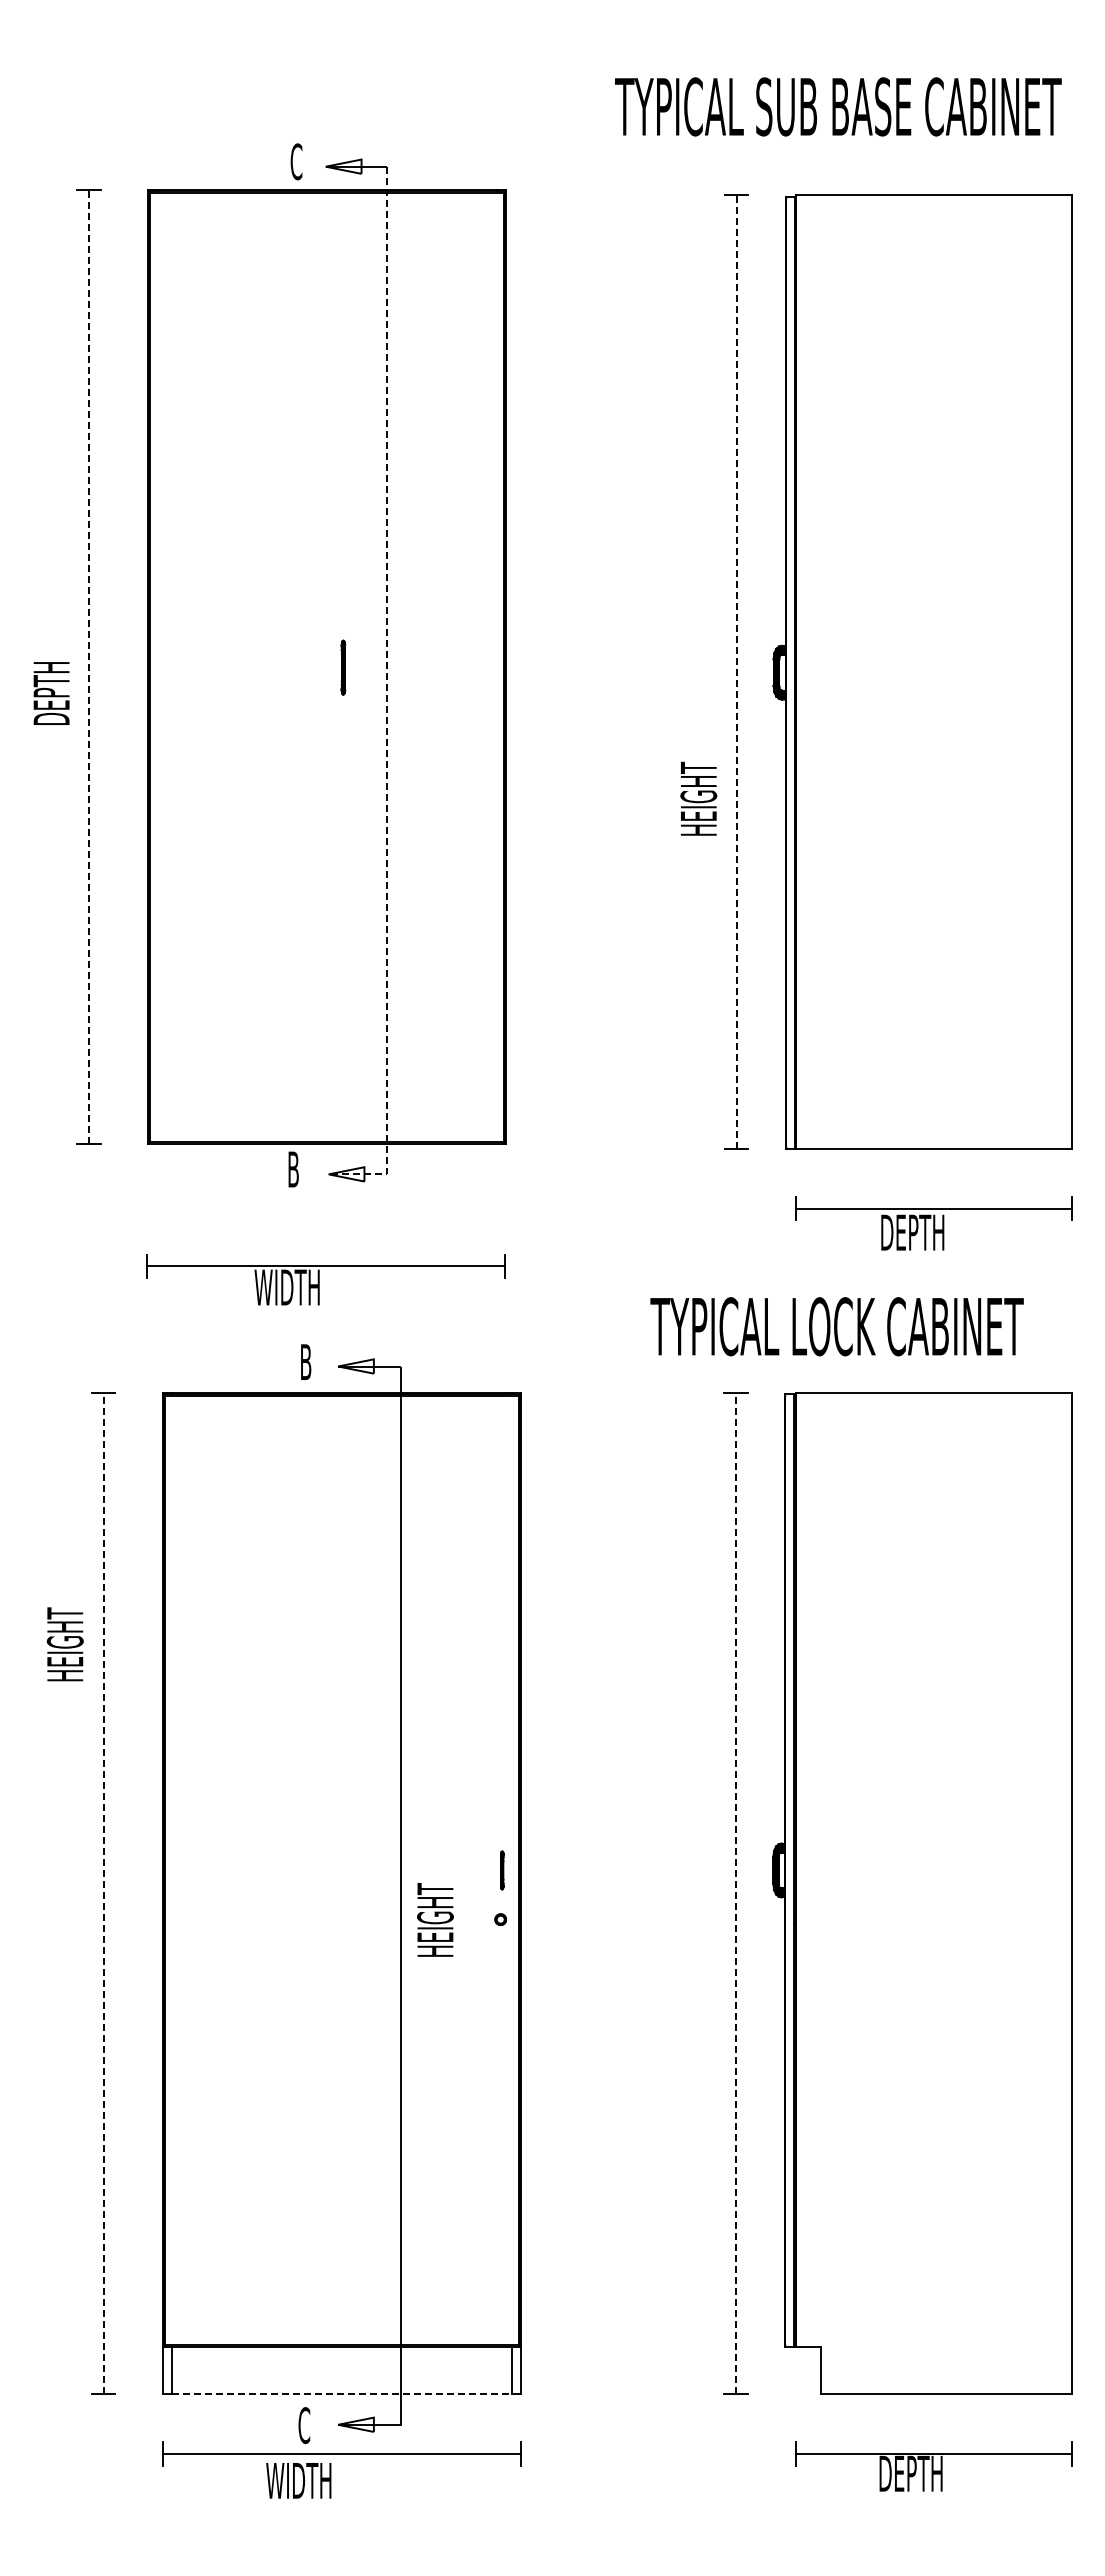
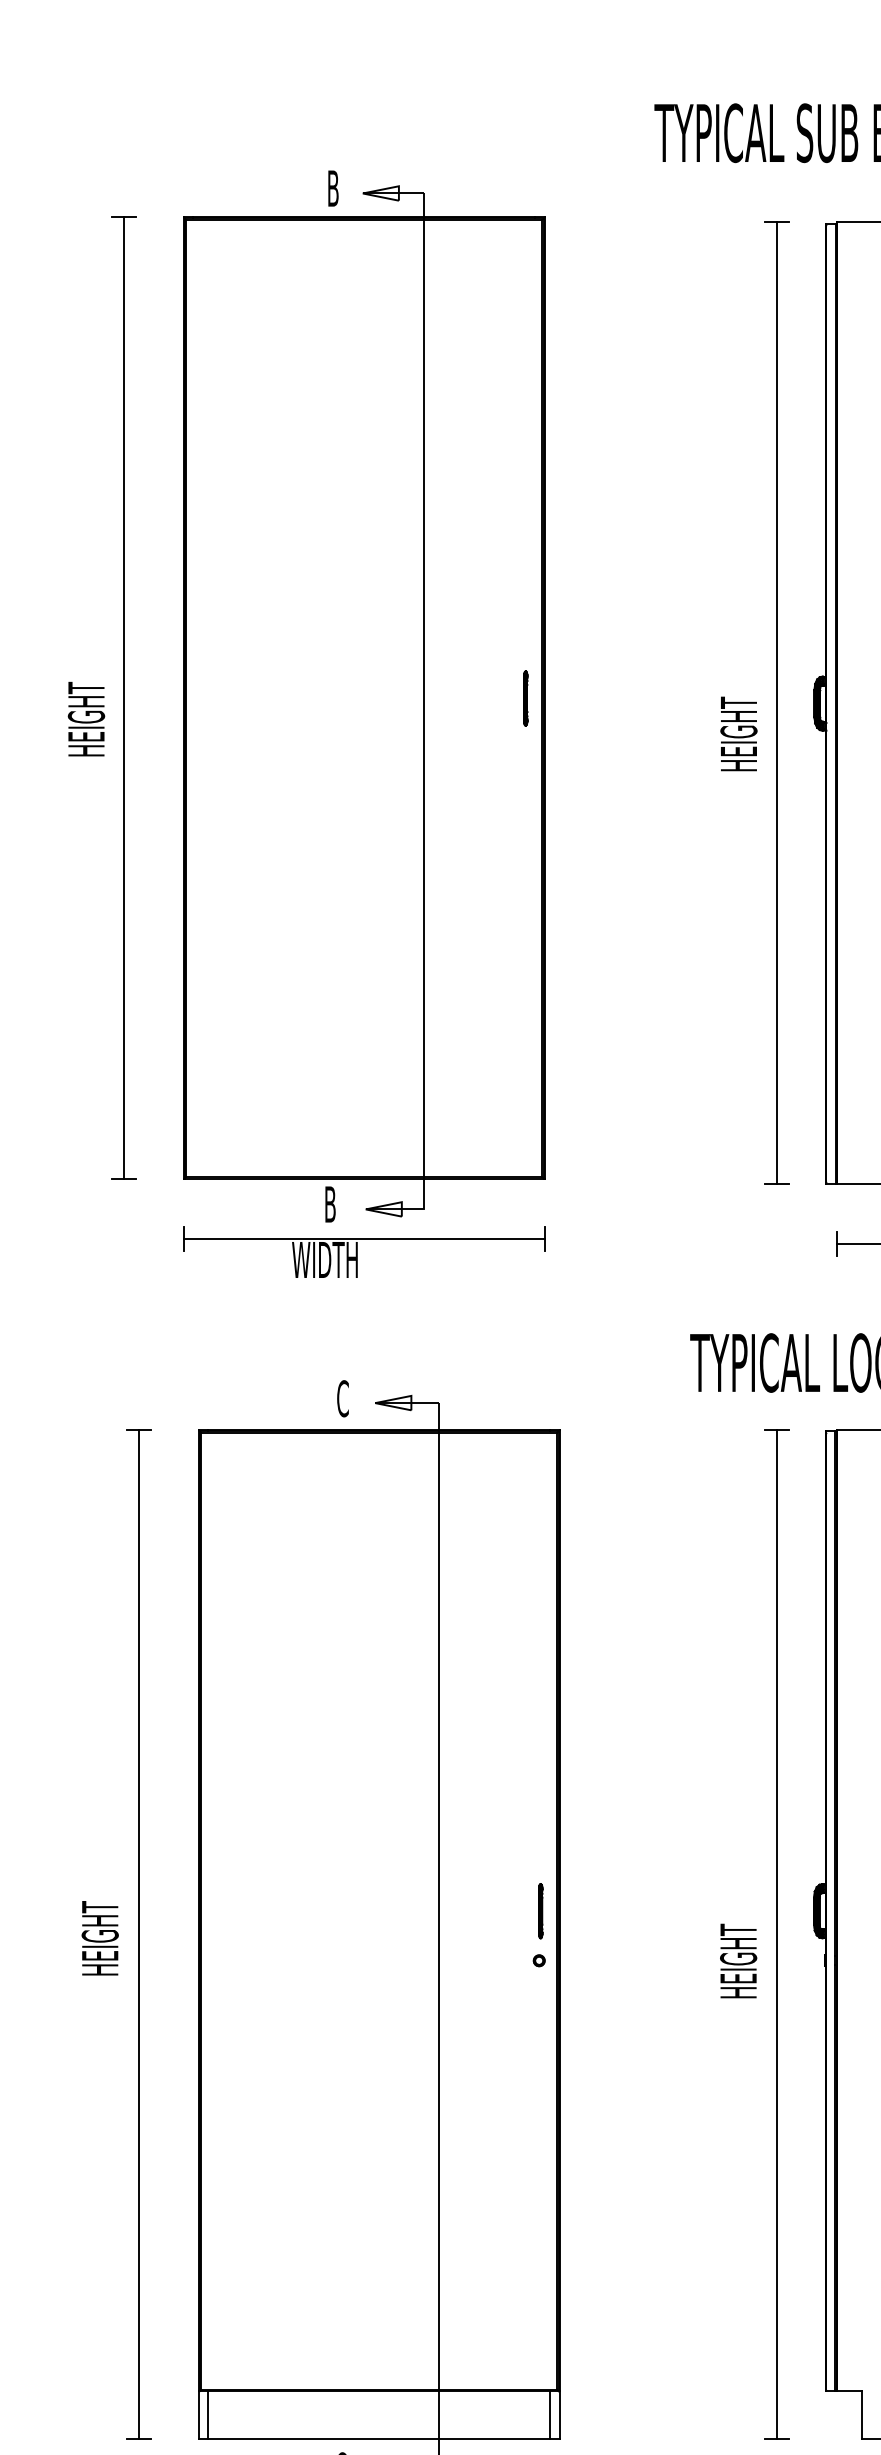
text: (296, 161) -> (333, 188), C -> B
line: (88, 666) -> (123, 697), dashed -> solid
part: (343, 667) -> (525, 698), moved
line: (736, 671) -> (776, 702), dashed -> solid
text: (51, 687) -> (86, 718), DEPTH -> HEIGHT
line: (386, 700) -> (424, 731), dashed -> solid
text: (698, 798) -> (738, 733), moved
part: (325, 1279) -> (363, 1251), moved
text: (305, 1361) -> (342, 1398), B -> C
text: (64, 1644) -> (99, 1938), moved
part: (502, 1870) -> (541, 1911), size x1.43
line: (103, 1893) -> (138, 1934), dashed -> solid
line: (736, 1893) -> (776, 1934), dashed -> solid
text: (435, 1919) -> (738, 1960), moved
line: (342, 2394) -> (379, 2439), dashed -> solid

